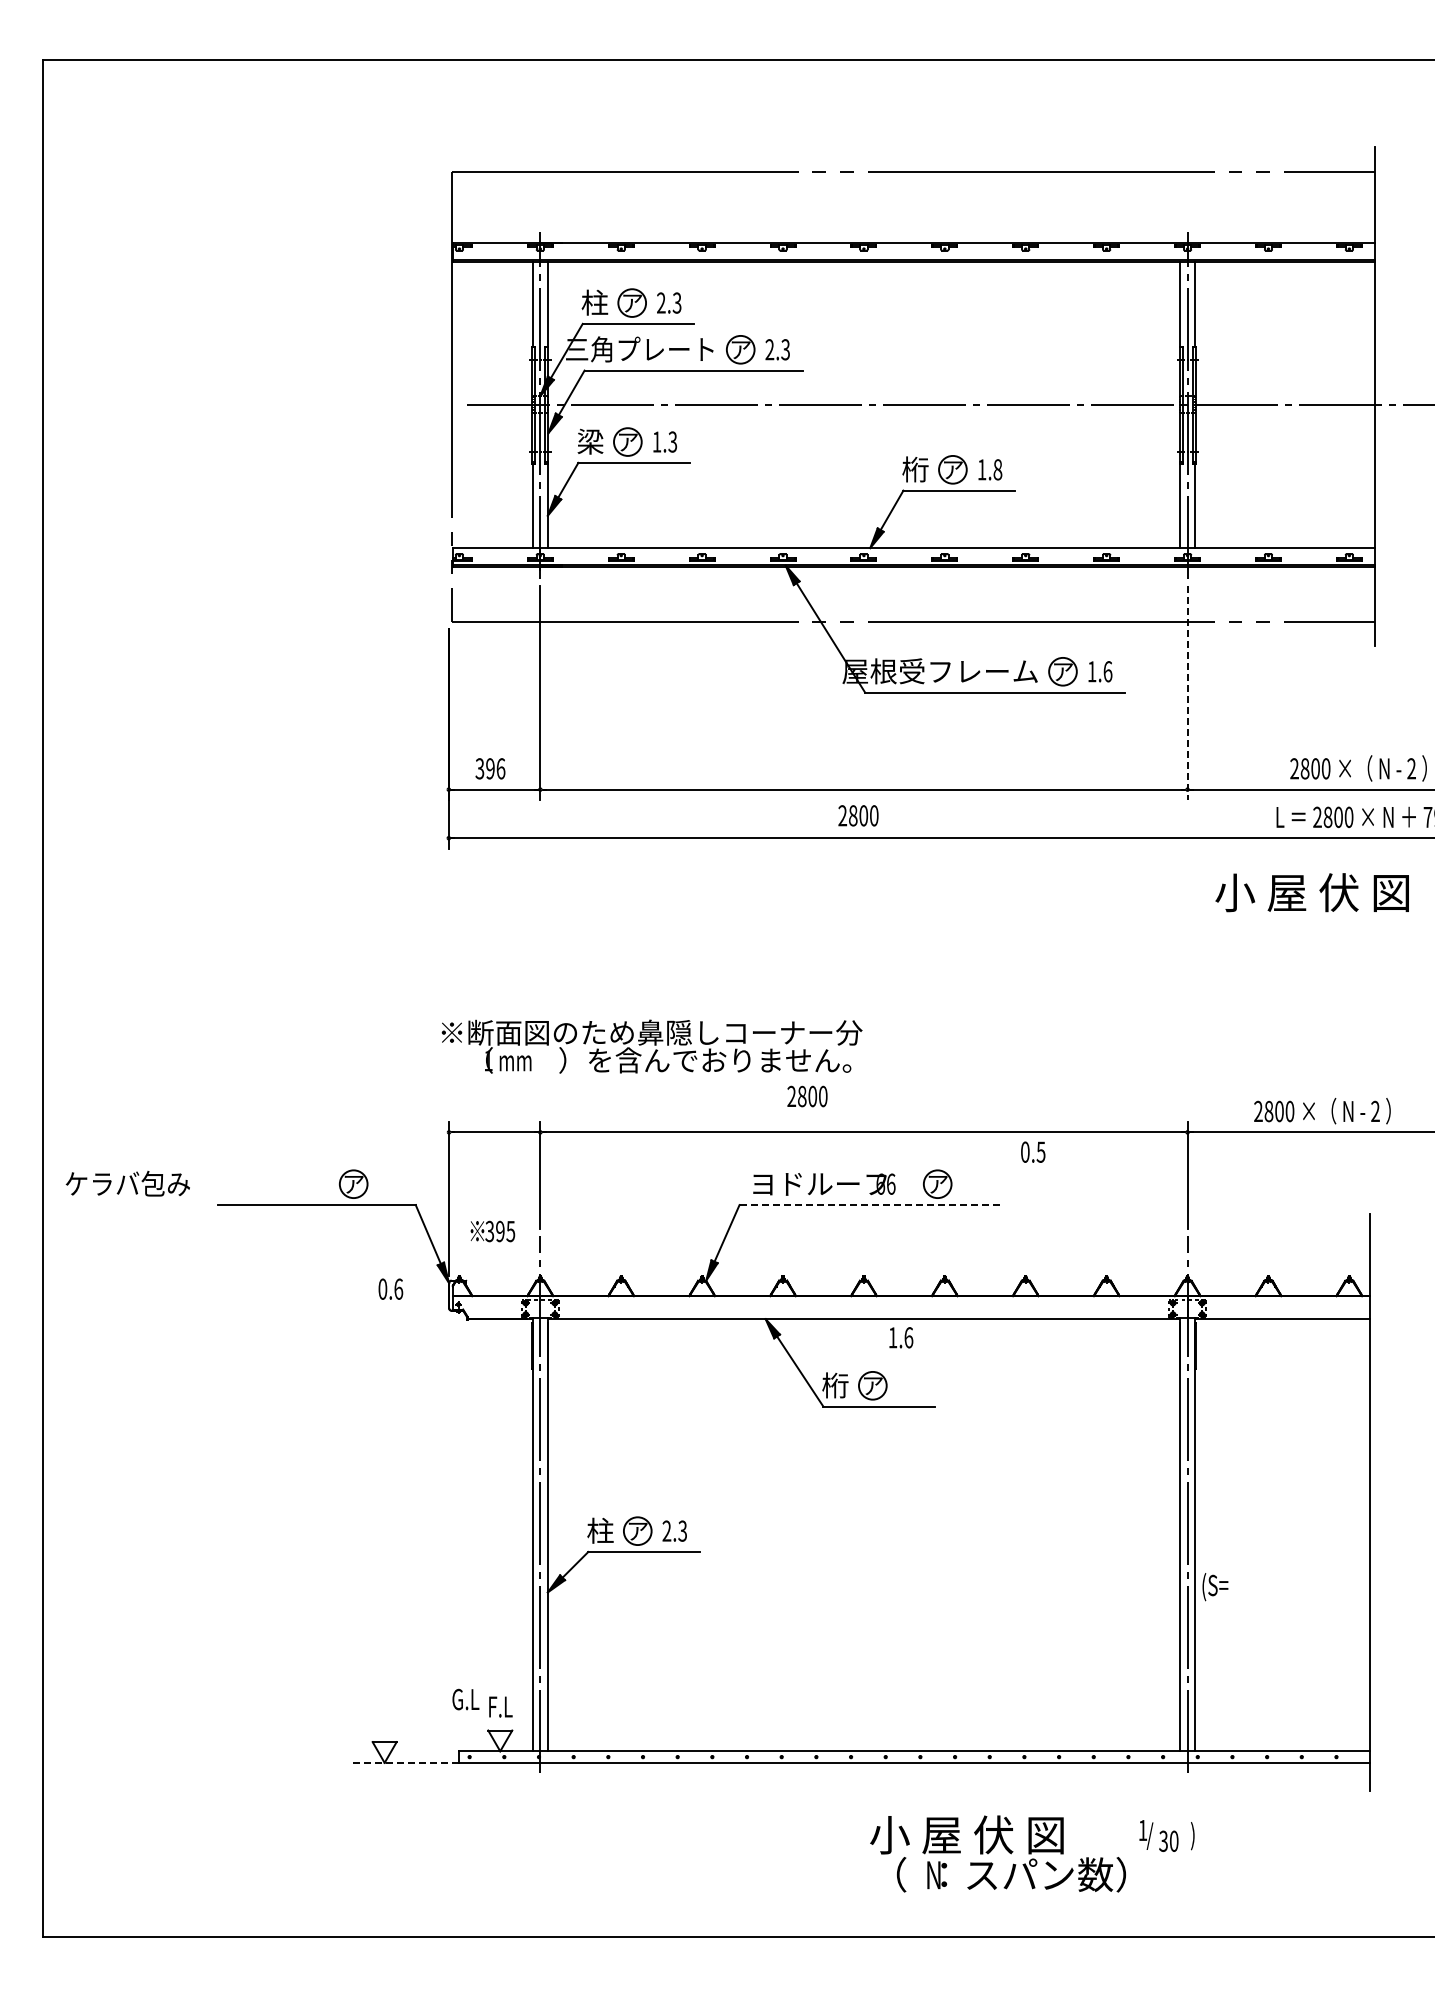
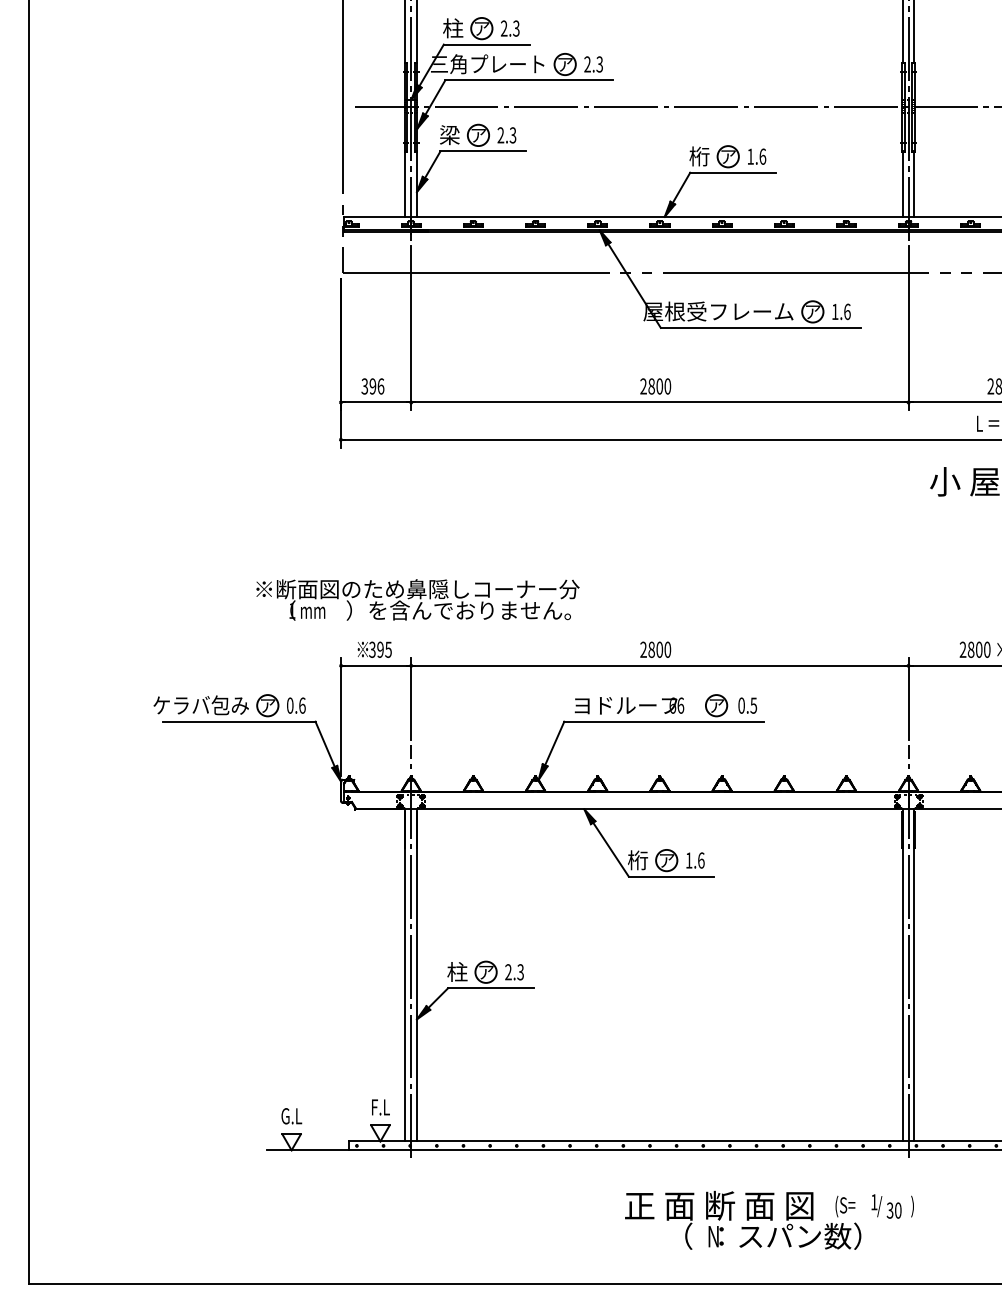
text: (656, 441) -> (500, 134), 1.3 -> 2.3
text: (997, 469) -> (762, 156), 1.8 -> 1.6
line: (1187, 693) -> (908, 328), dashed -> solid
text: (858, 815) -> (655, 386), moved
text: (651, 1046) -> (417, 599), moved
text: (807, 1096) -> (655, 649), moved
text: (1033, 1151) -> (747, 705), moved
text: (127, 1183) -> (200, 705), moved
line: (869, 1205) -> (664, 722), dashed -> solid
text: (492, 1231) -> (374, 649), moved
text: (390, 1288) -> (296, 705), moved
text: (901, 1337) -> (695, 860), moved
text: (1215, 1587) -> (845, 1206), moved
text: (465, 1699) -> (291, 1116), moved
line: (405, 1762) -> (307, 1150), dashed -> solid
text: (915, 1834) -> (699, 1205), 小 屋 伏 図 -> 正 面 断 面 図

